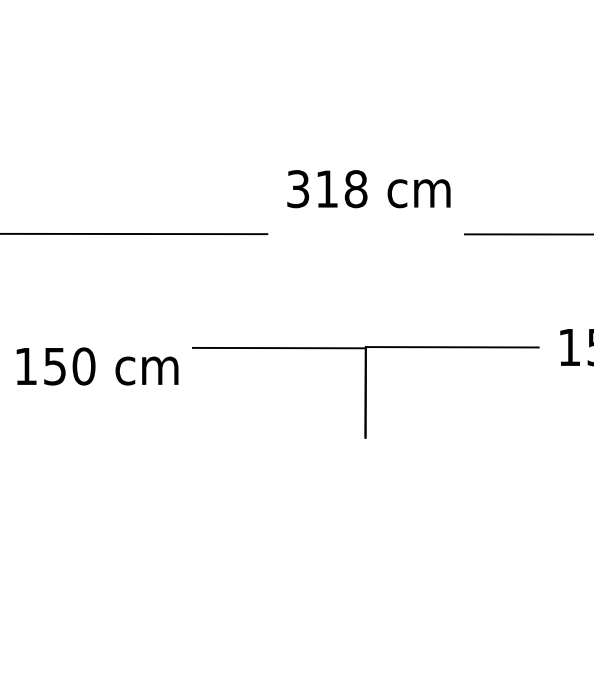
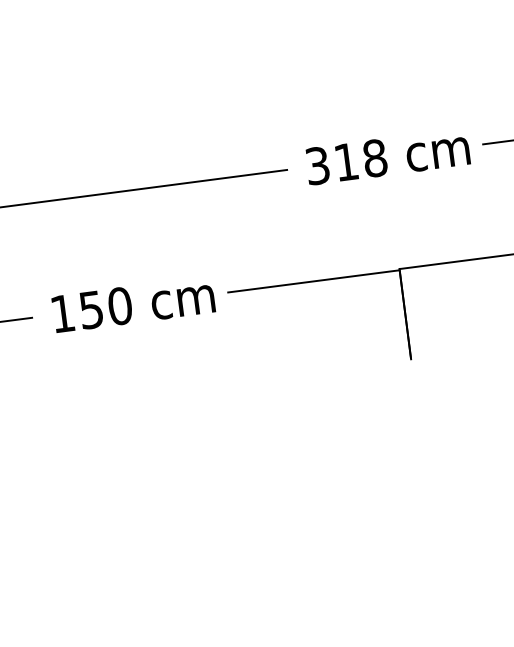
text: (368, 189) -> (387, 157), moved
text: (97, 366) -> (133, 304), moved

